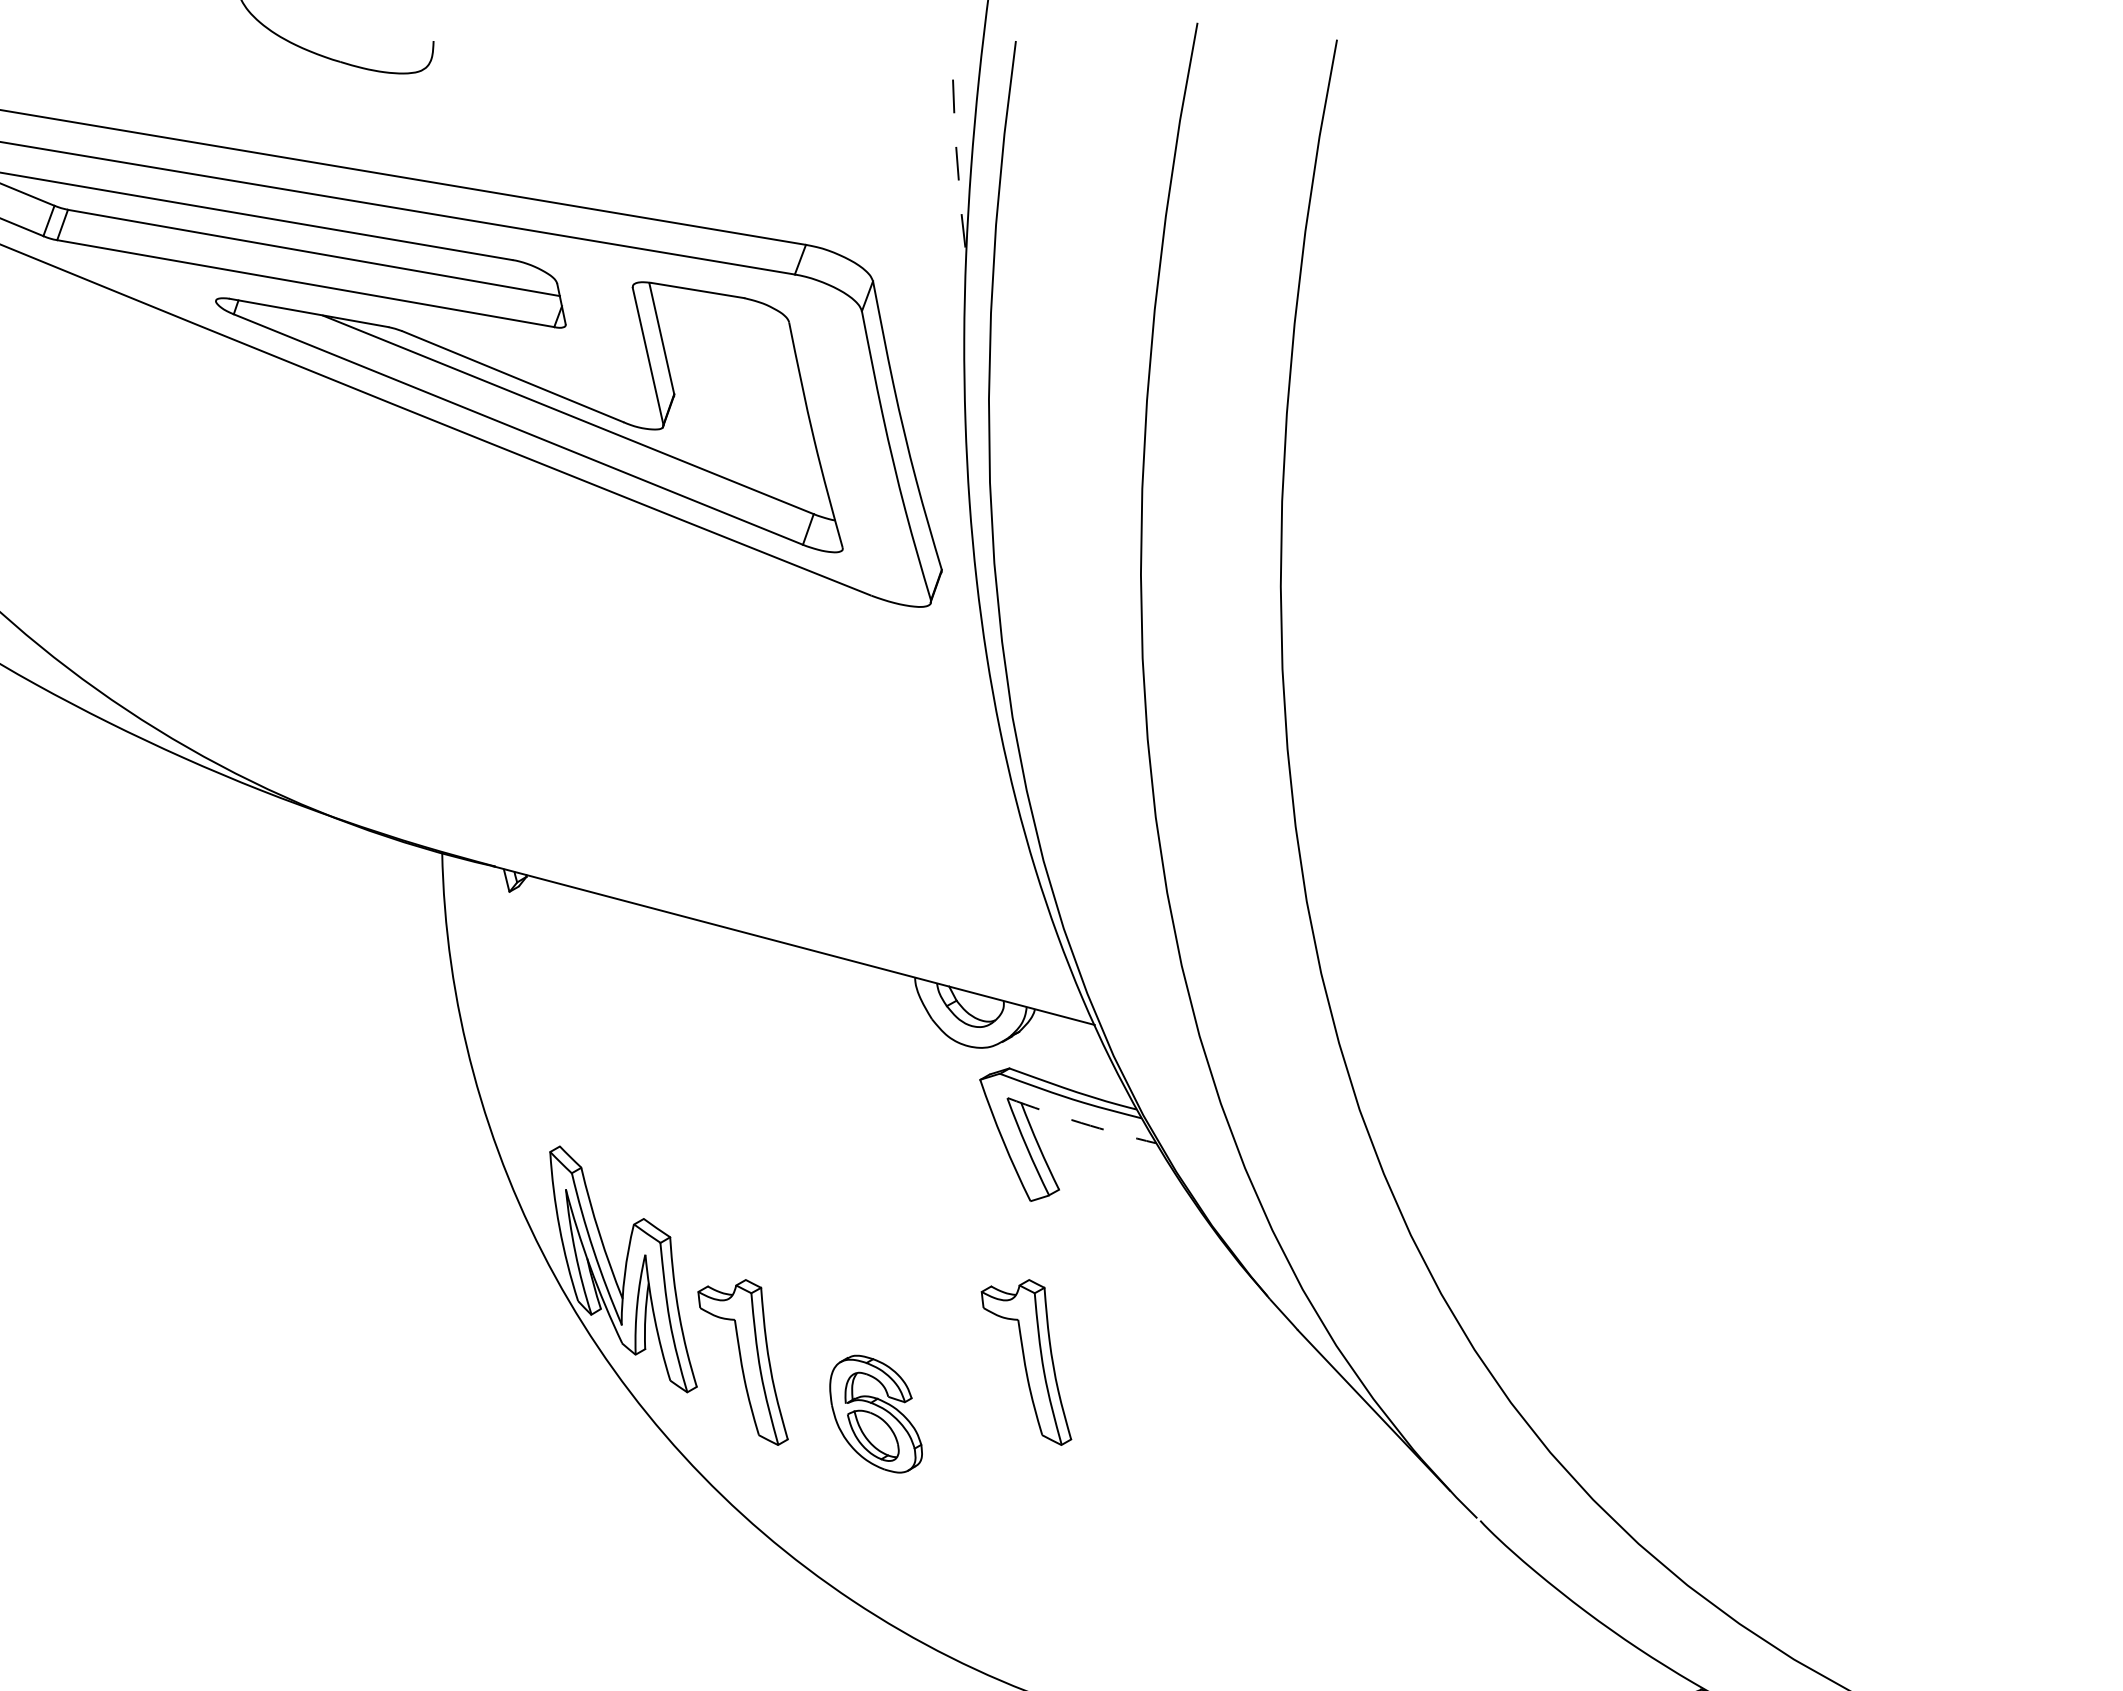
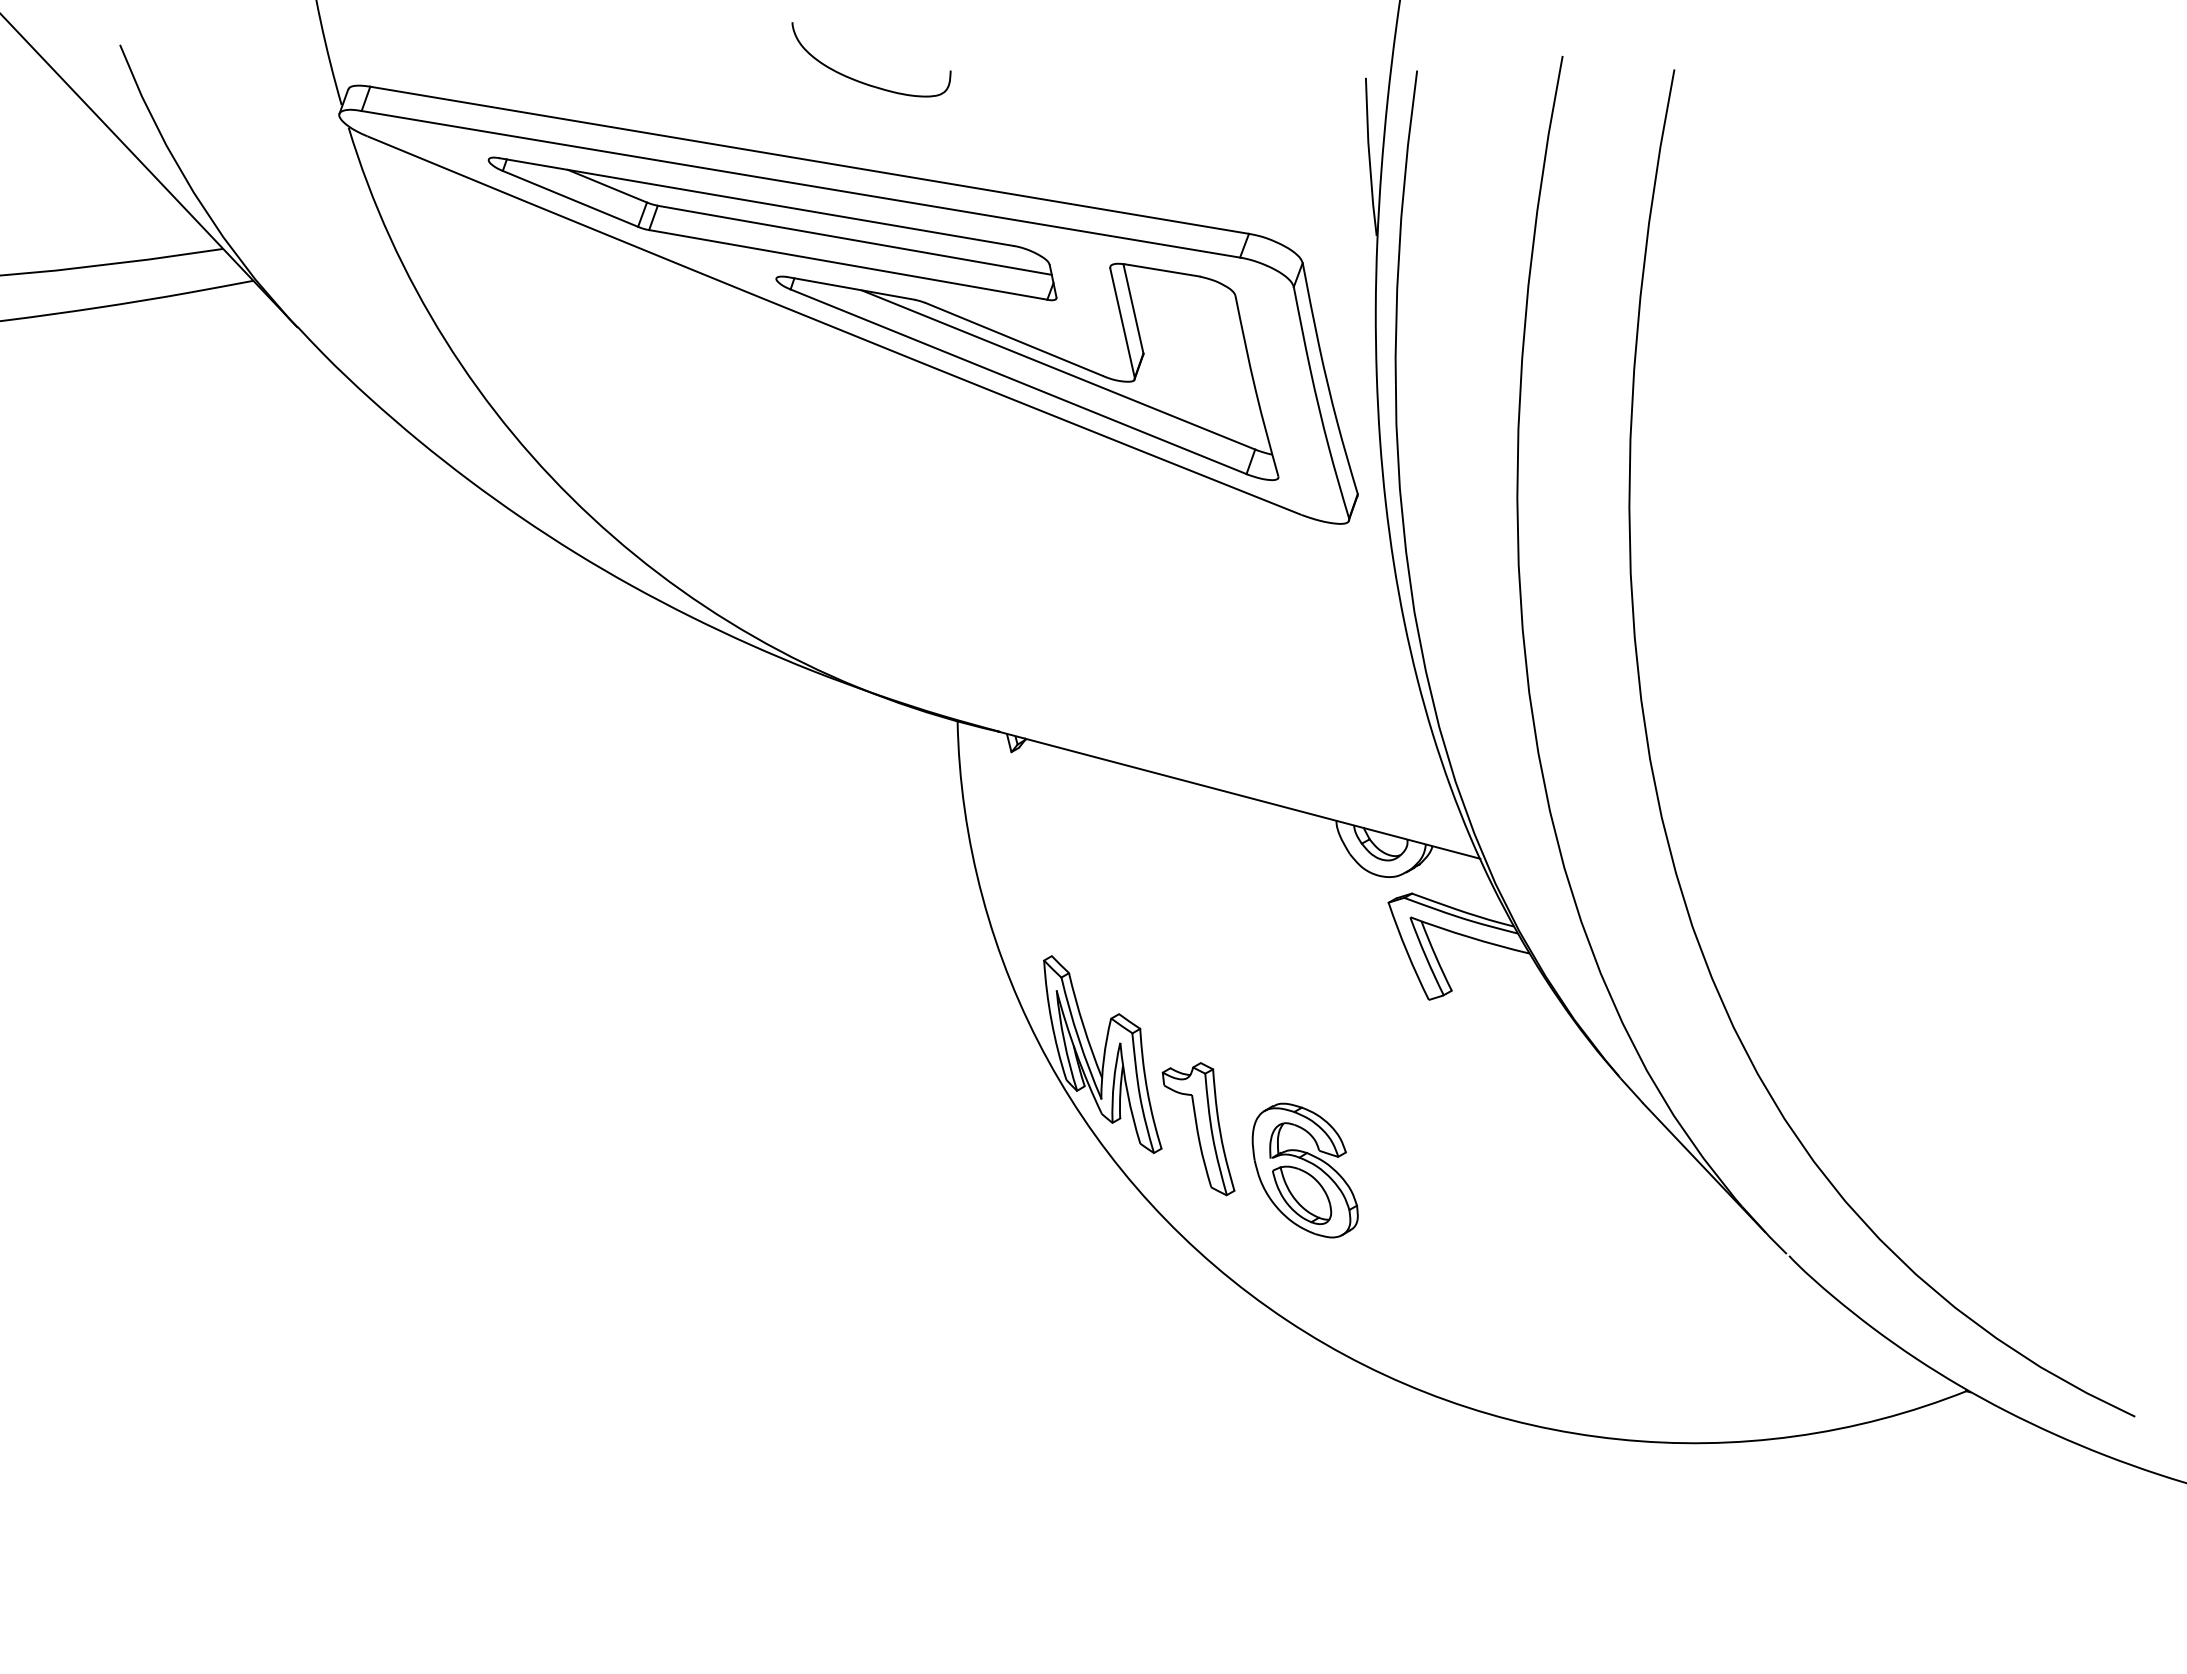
line: (956, 149) -> (1369, 157), dashed -> solid
arc: (1081, 1123) -> (1469, 937), dashed -> solid
part: (1026, 1362) -> (1425, 1129), removed
part: (875, 1414) -> (1304, 1170), size x1.43

